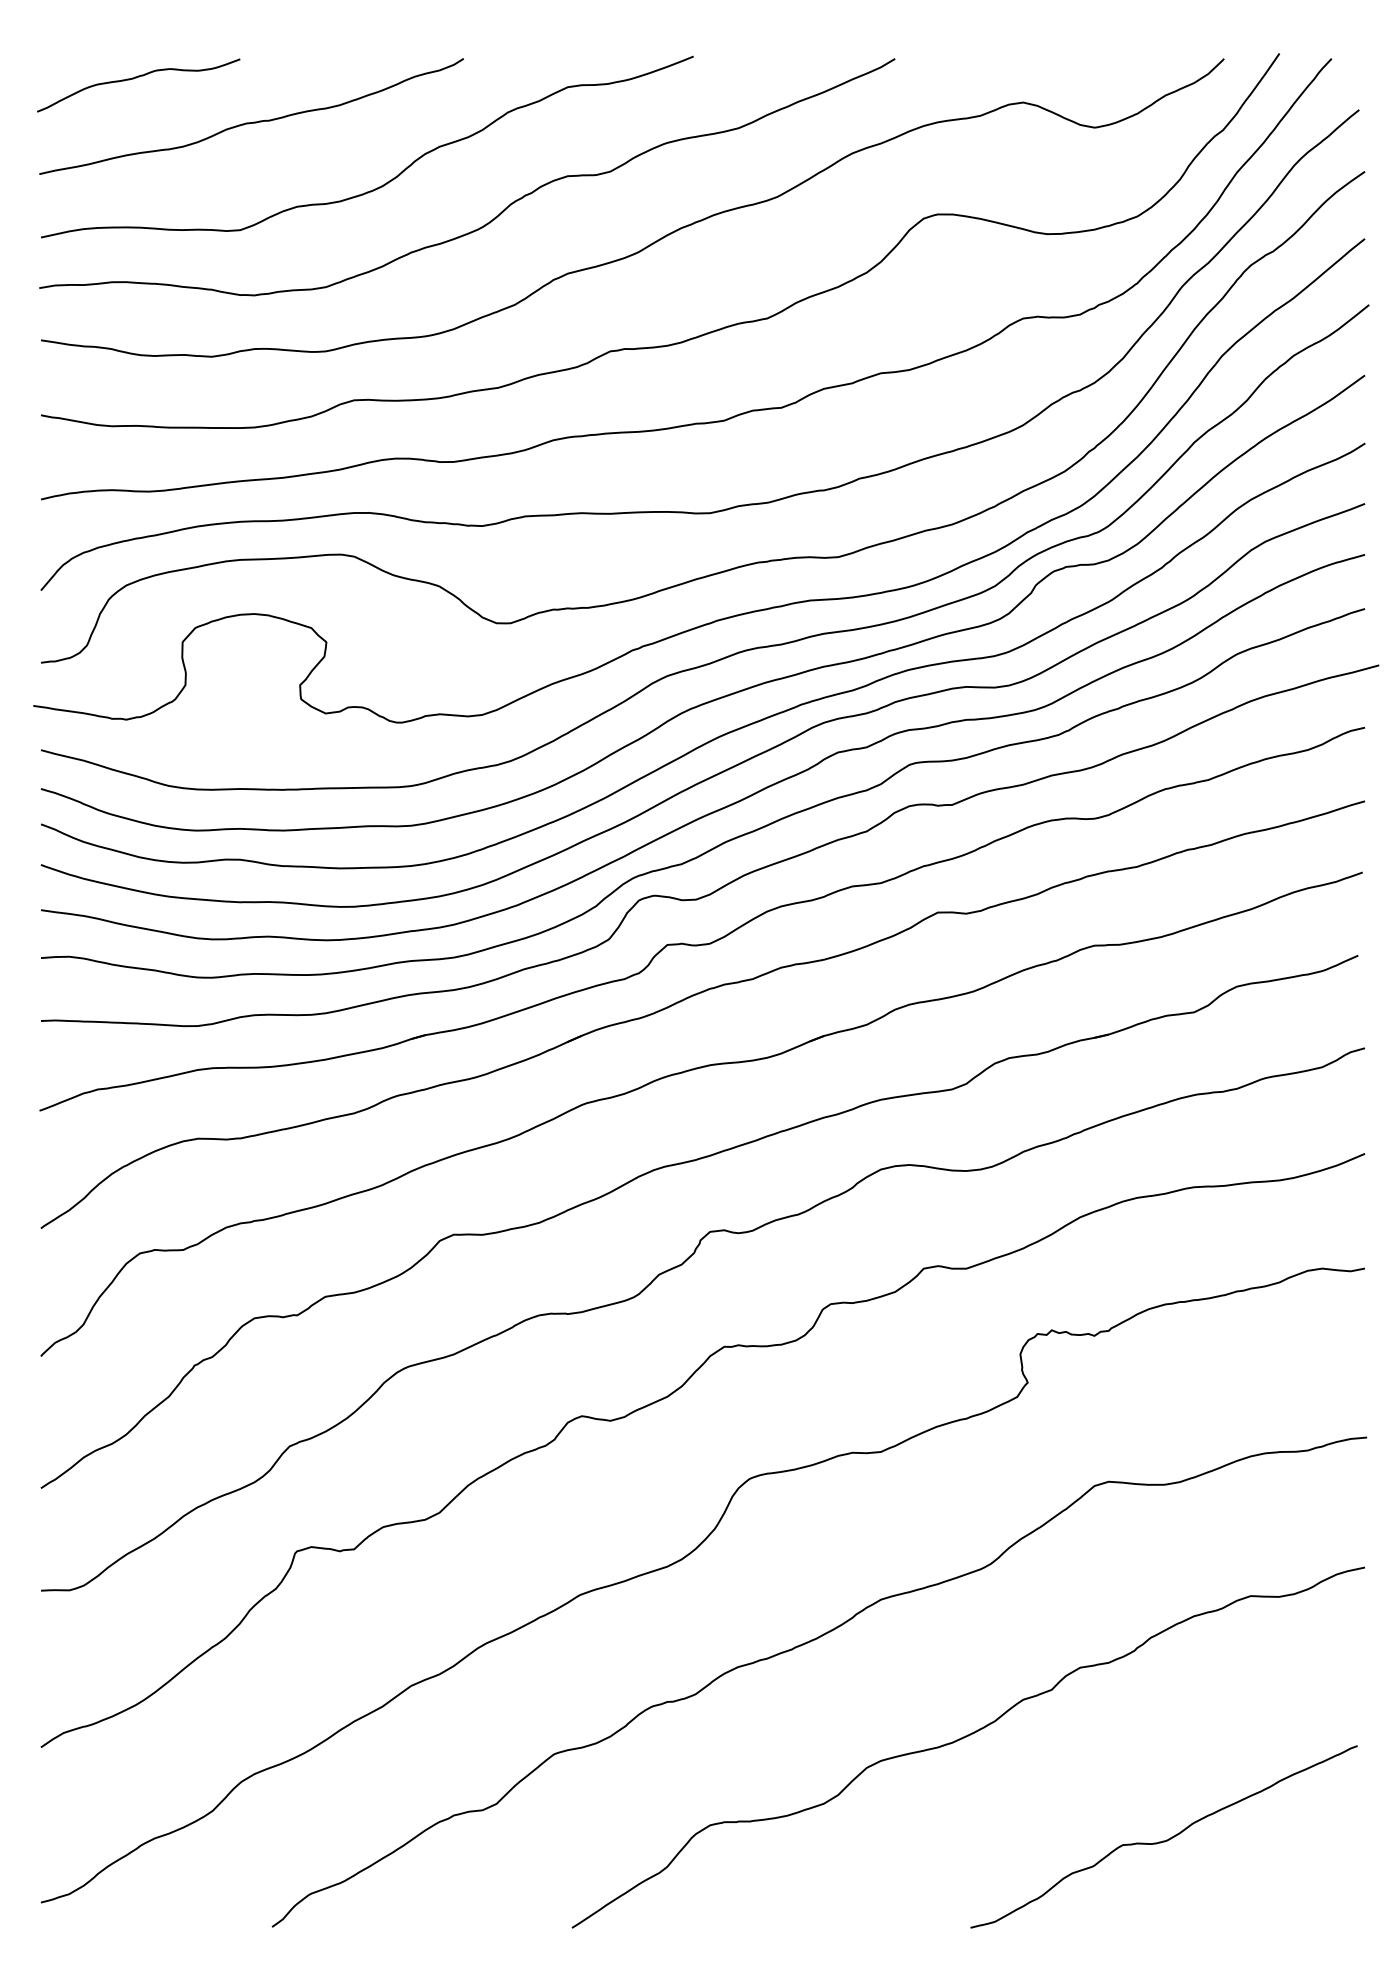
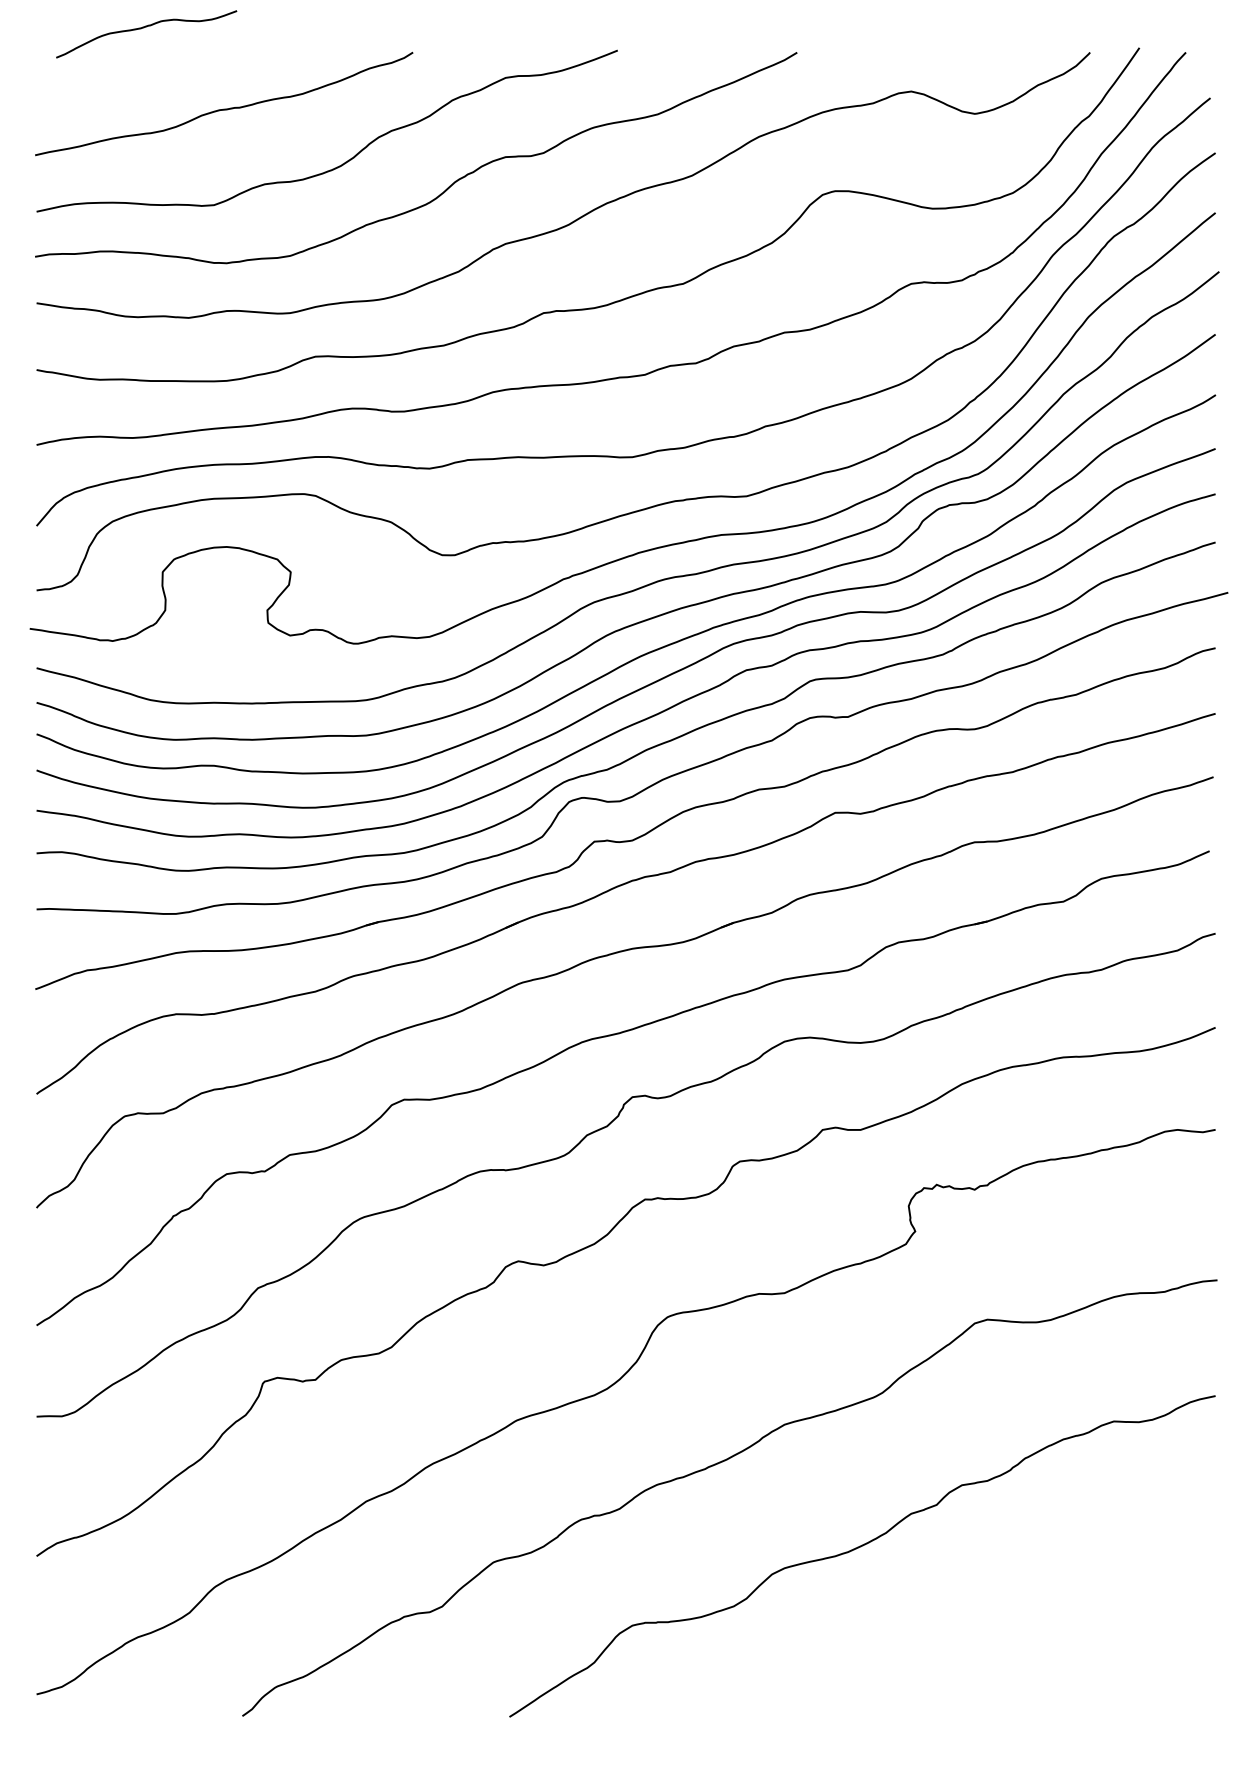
curve: (135, 78) -> (143, 28), moved
curve: (1164, 1839) -> (1037, 1638), removed

